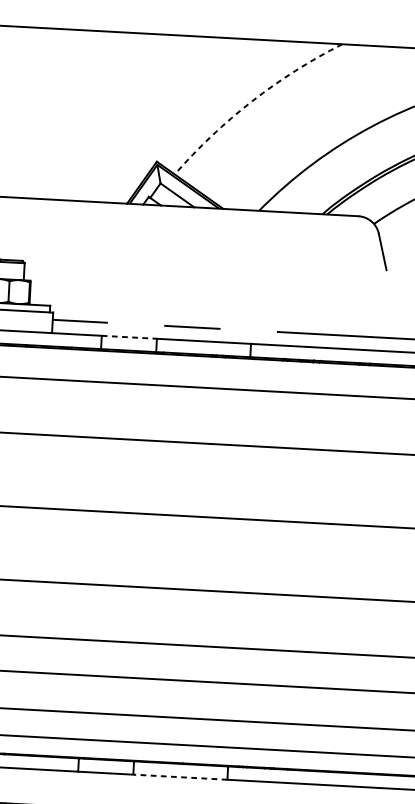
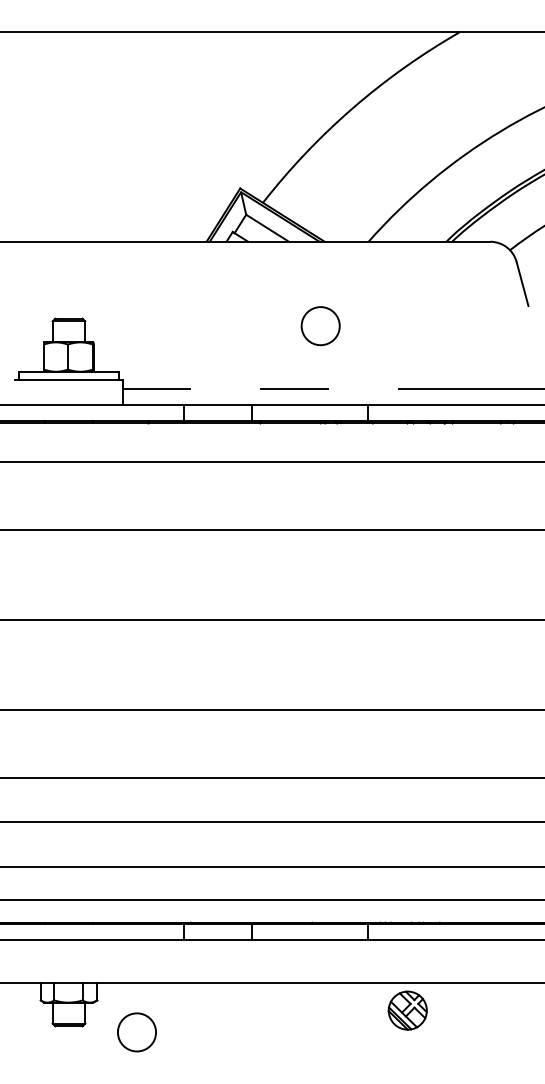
arc: (251, 101) -> (352, 108), dashed -> solid
circle: (216, 277) -> (320, 326), added
line: (129, 337) -> (218, 405), dashed -> solid
line: (180, 776) -> (309, 939), dashed -> solid

